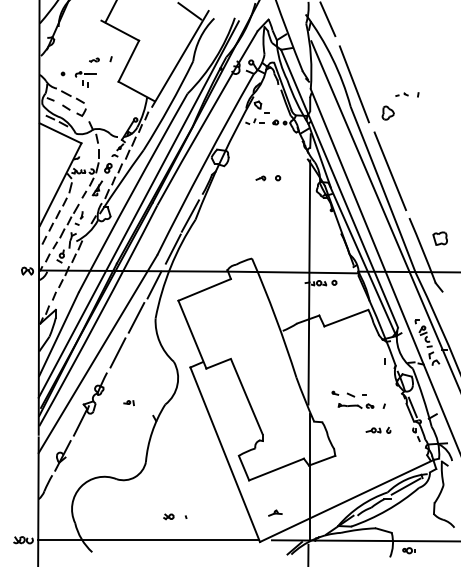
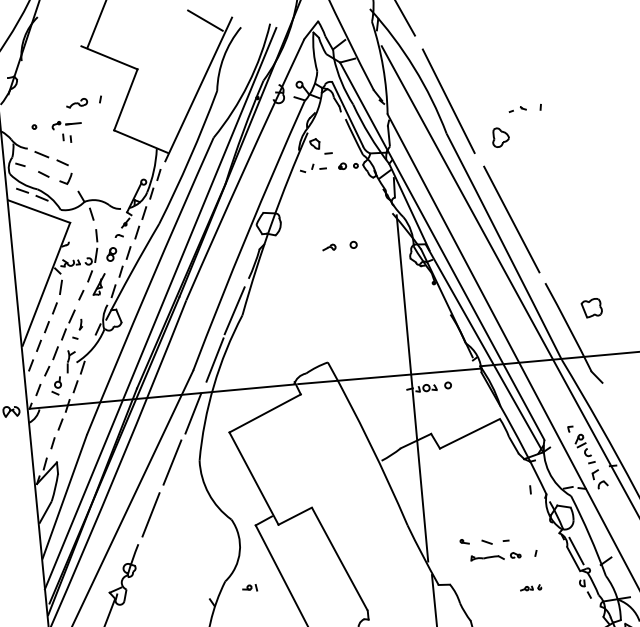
part: (94, 59) -> (76, 102), size x1.6
part: (128, 403) -> (249, 589), moved
part: (378, 429) -> (530, 587), size x0.6

